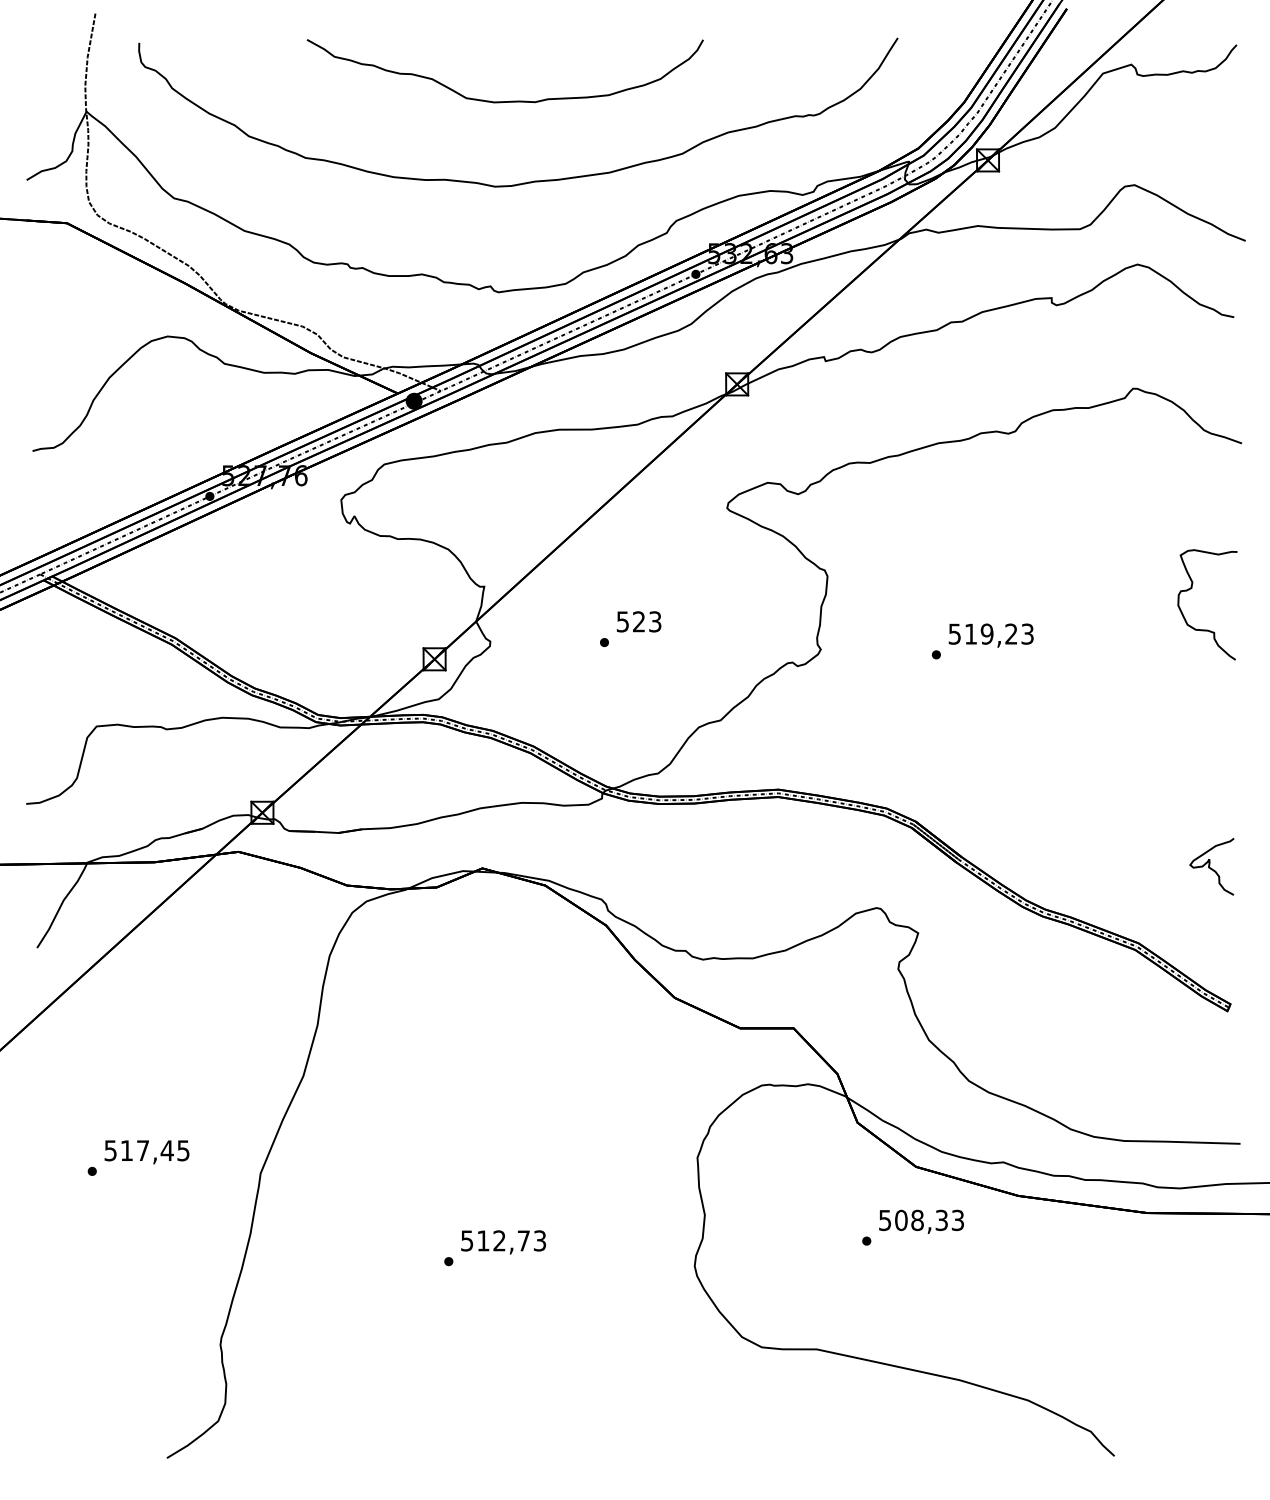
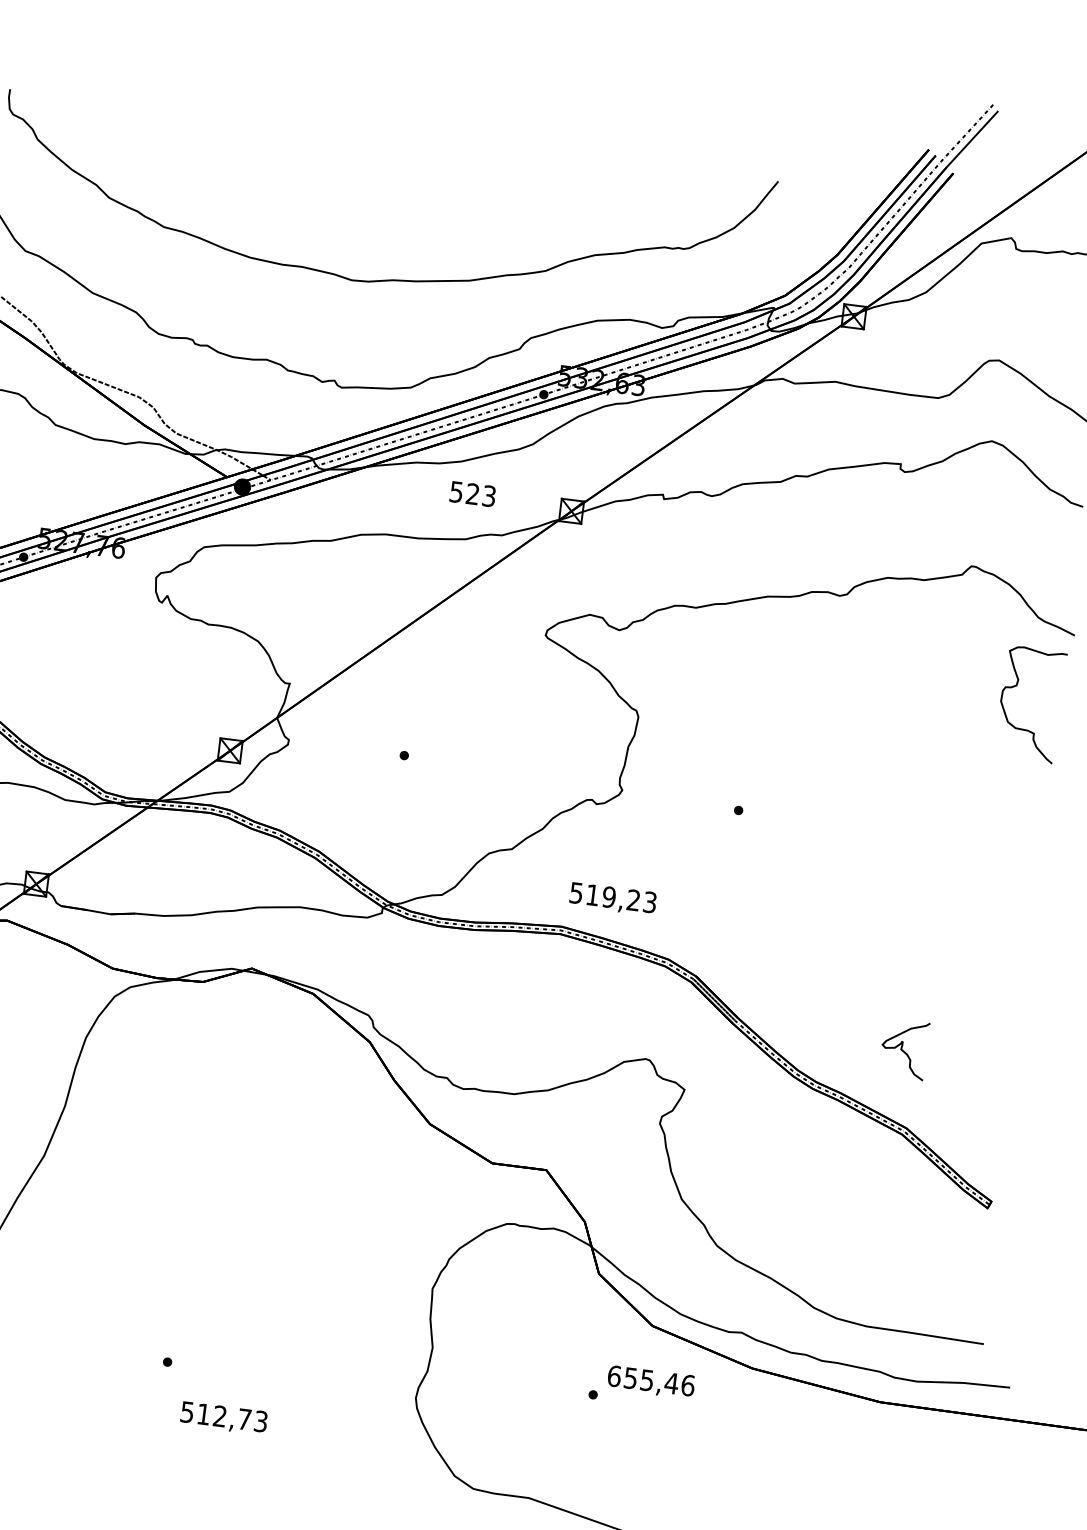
curve: (510, 100) -> (378, 195), removed
curve: (1192, 588) -> (1017, 685), moved
text: (638, 621) -> (472, 493), moved
text: (990, 635) -> (612, 899), moved
curve: (1211, 867) -> (903, 1049), moved
text: (921, 1220) -> (651, 1380), 508,33 -> 655,46
text: (503, 1242) -> (223, 1418), moved

